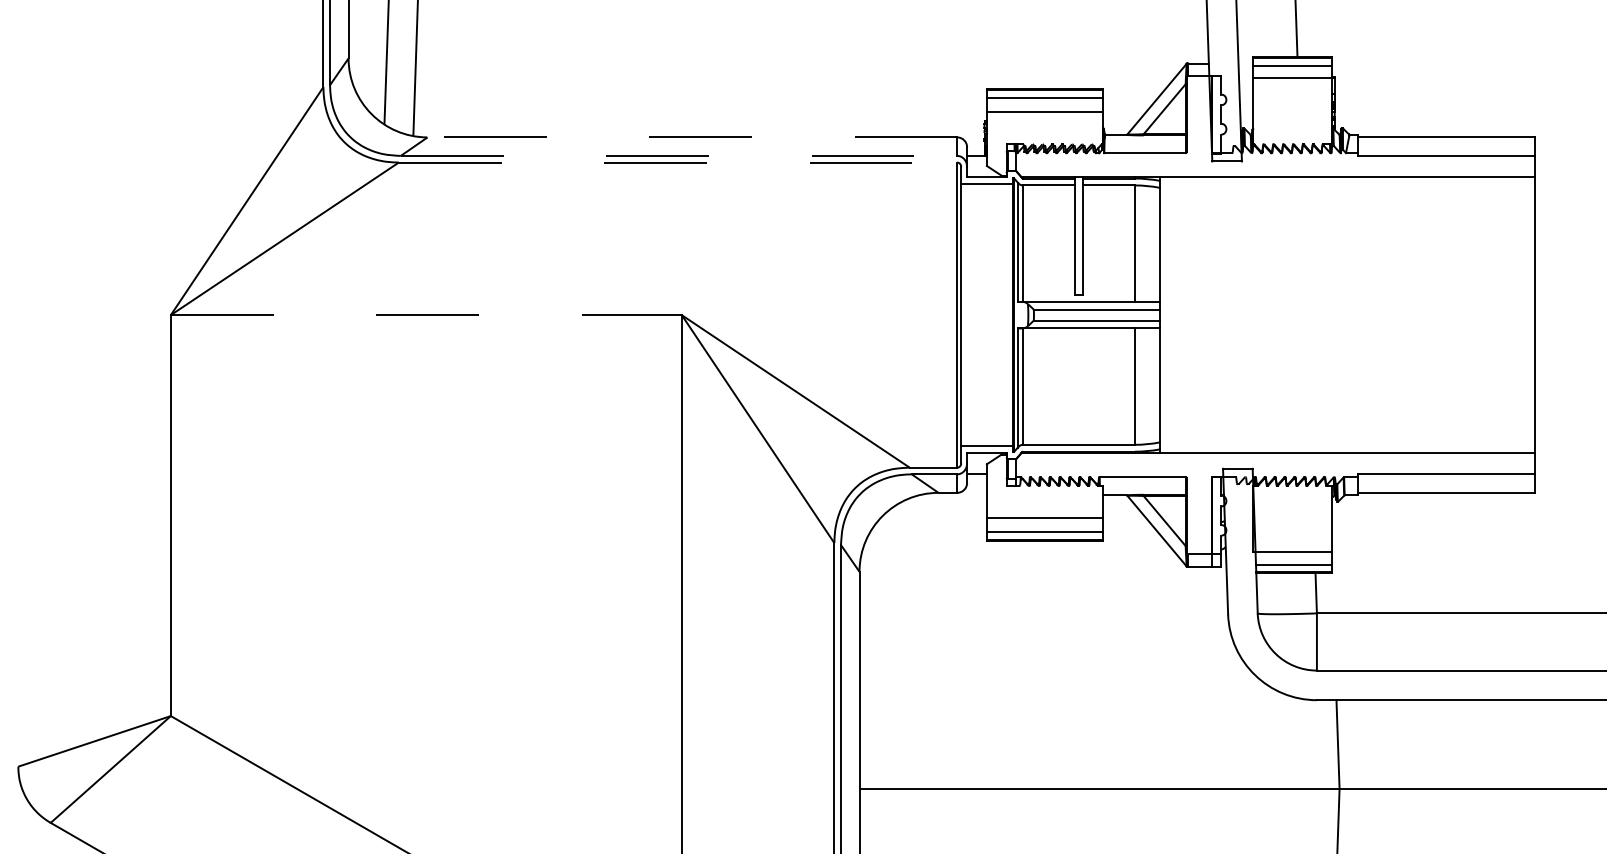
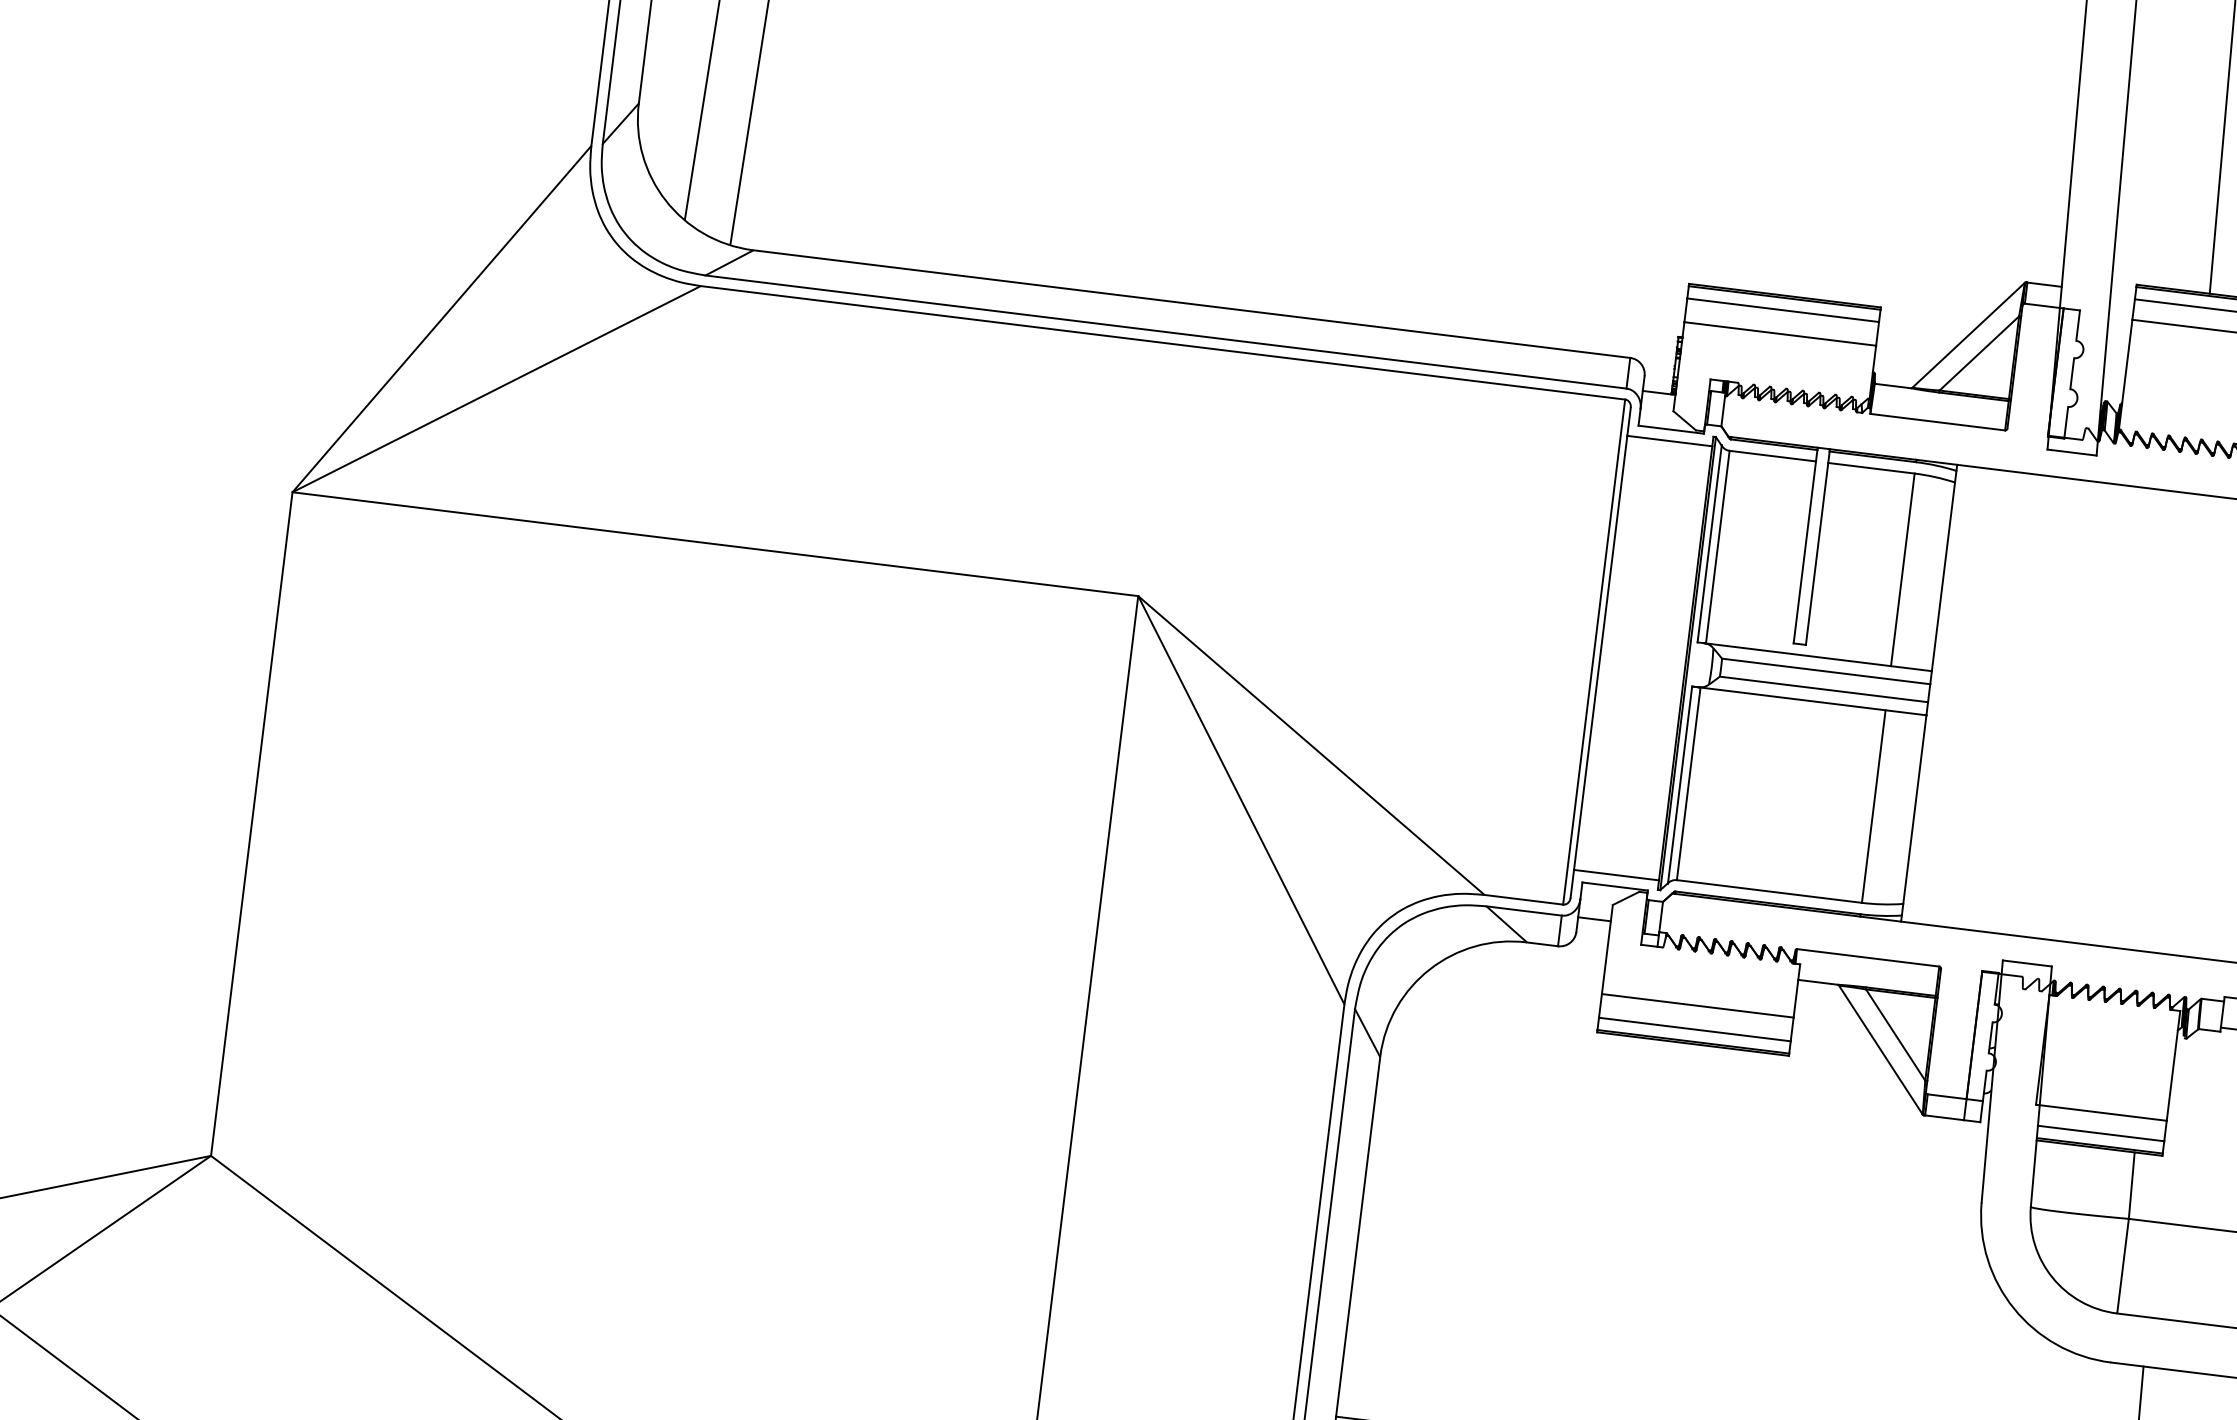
line: (692, 137) -> (1192, 304), dashed -> solid
line: (679, 155) -> (1166, 331), dashed -> solid
line: (678, 162) -> (1163, 342), dashed -> solid
line: (426, 315) -> (715, 544), dashed -> solid

